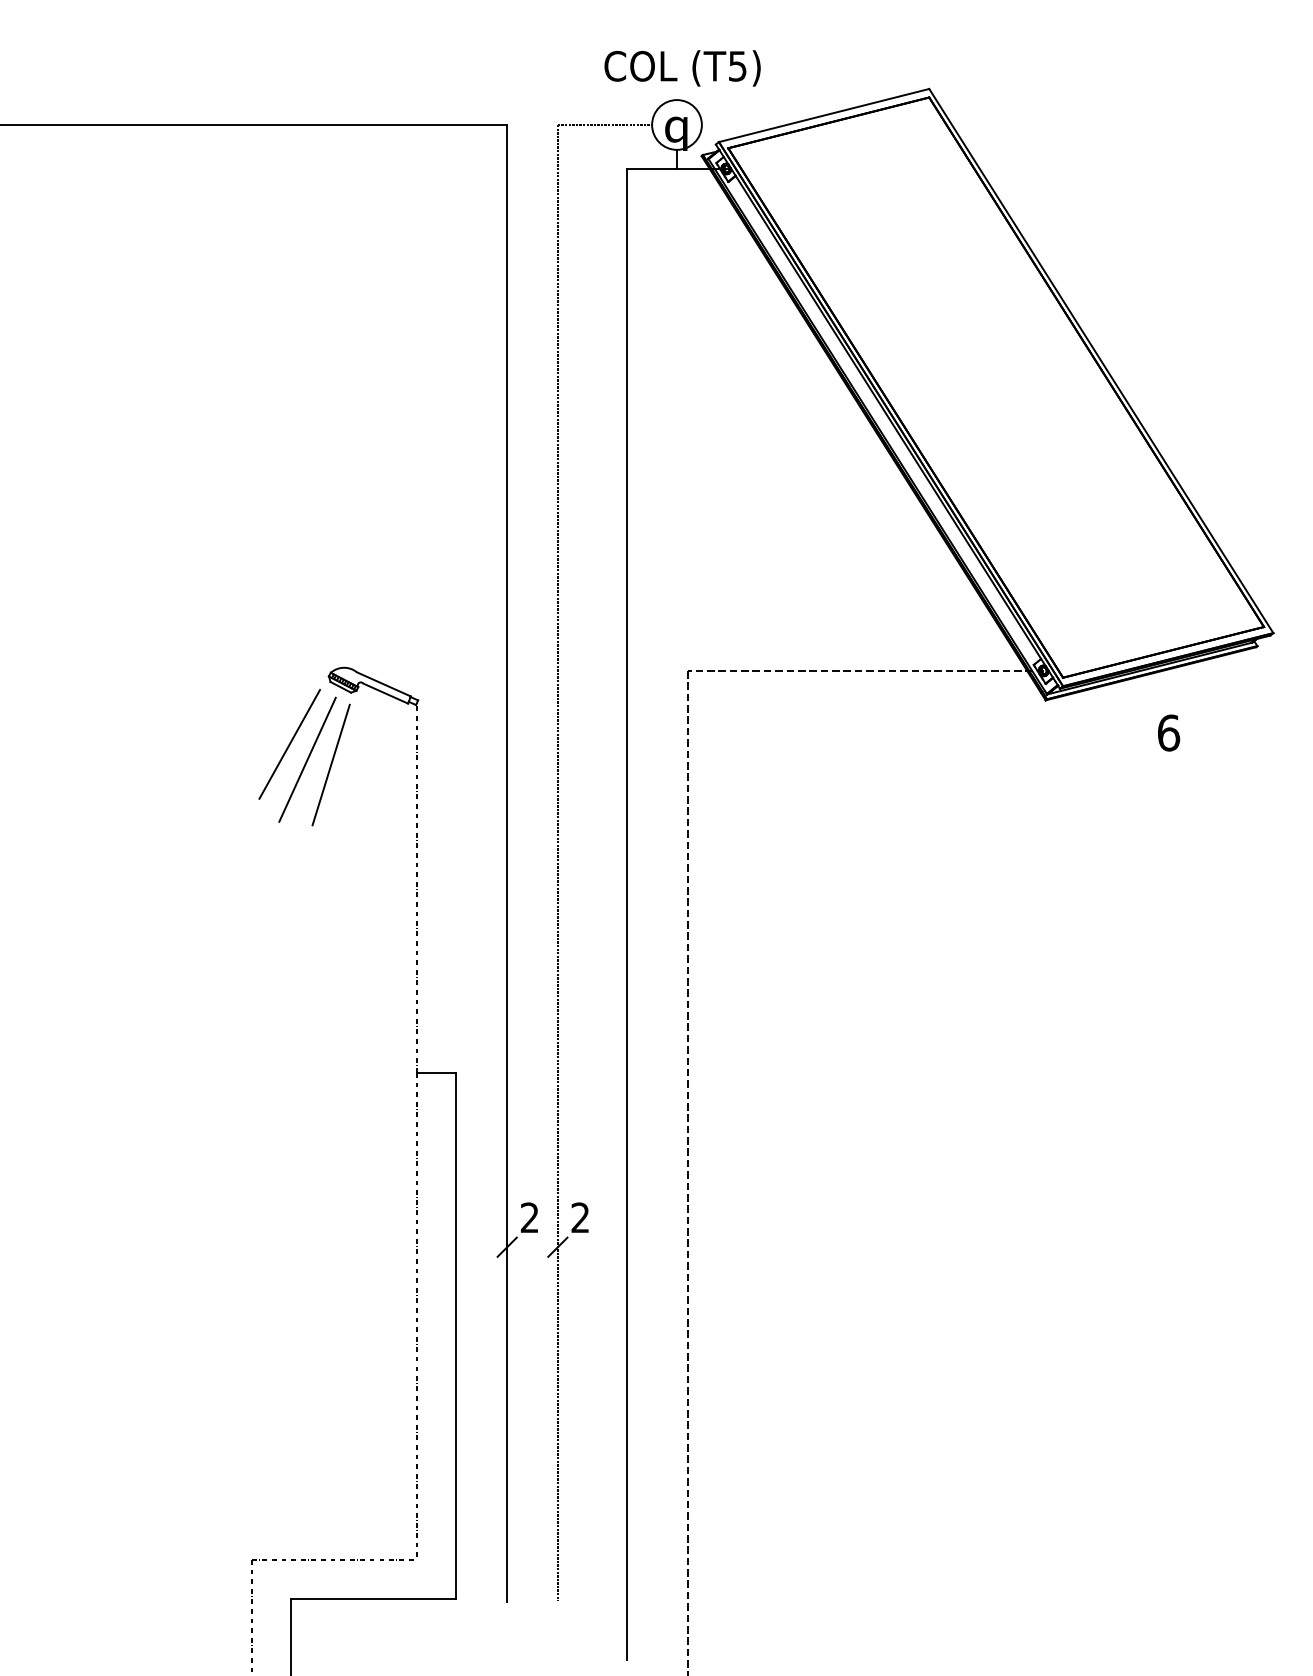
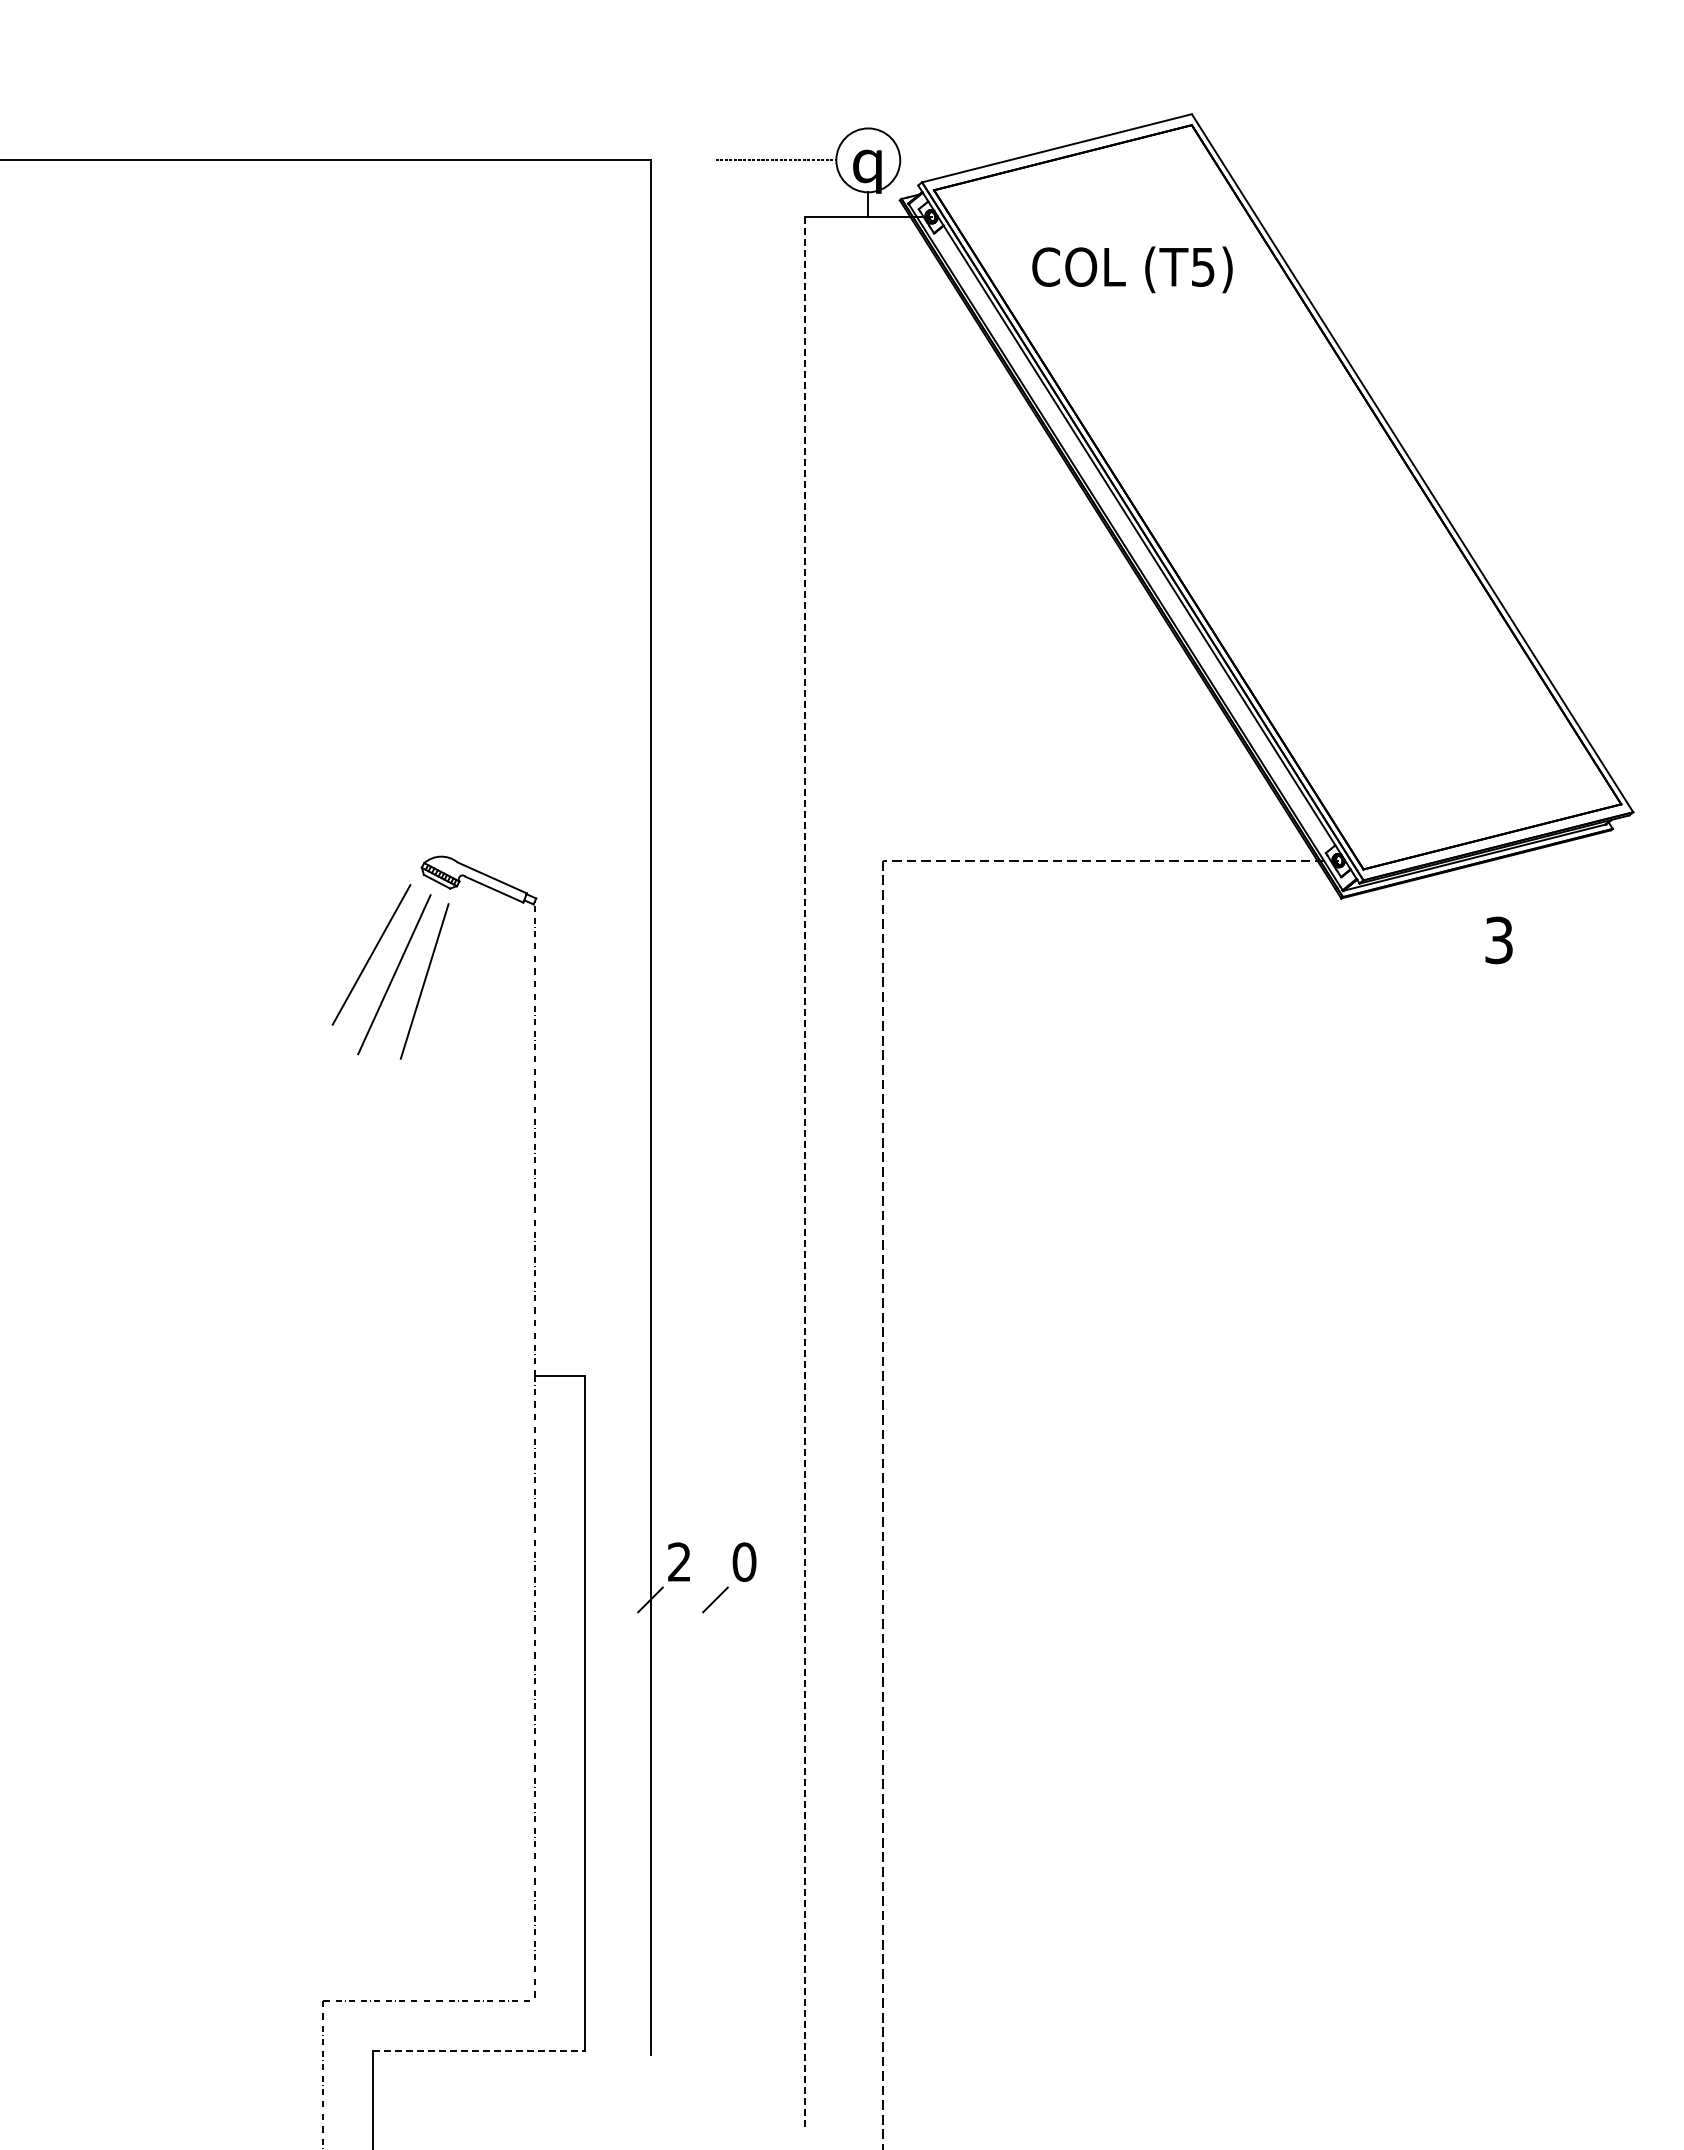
text: (682, 68) -> (1132, 269), moved
text: (1169, 733) -> (1499, 940), 6 -> 3
line: (557, 863) -> (715, 1107), removed
line: (627, 914) -> (804, 1173), solid -> dashed
text: (580, 1217) -> (744, 1561), 2 -> 0
line: (373, 1598) -> (478, 2050), solid -> dashed

